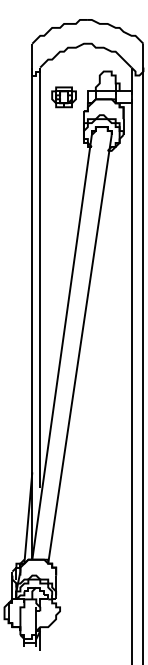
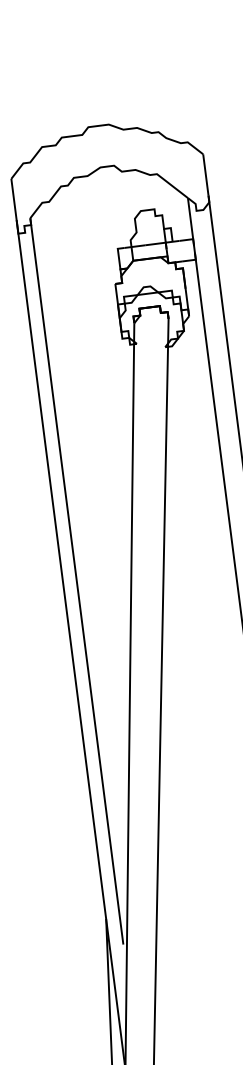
part: (63, 97) -> (77, 264), removed

